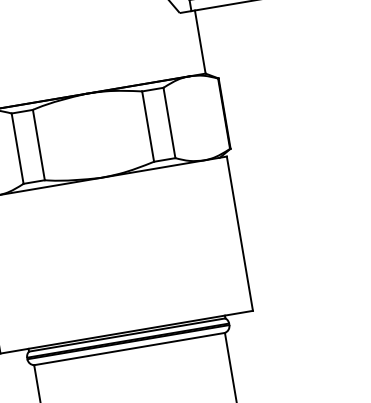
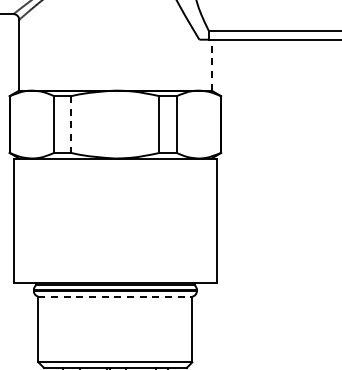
line: (199, 41) -> (211, 64), solid -> dashed
line: (39, 146) -> (71, 125), solid -> dashed
line: (129, 348) -> (115, 296), solid -> dashed

